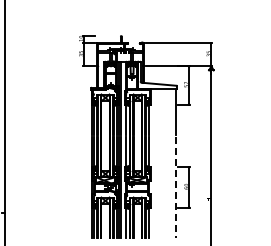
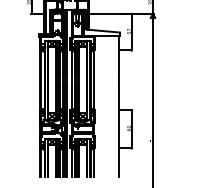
line: (175, 187) -> (118, 129), dashed -> solid

